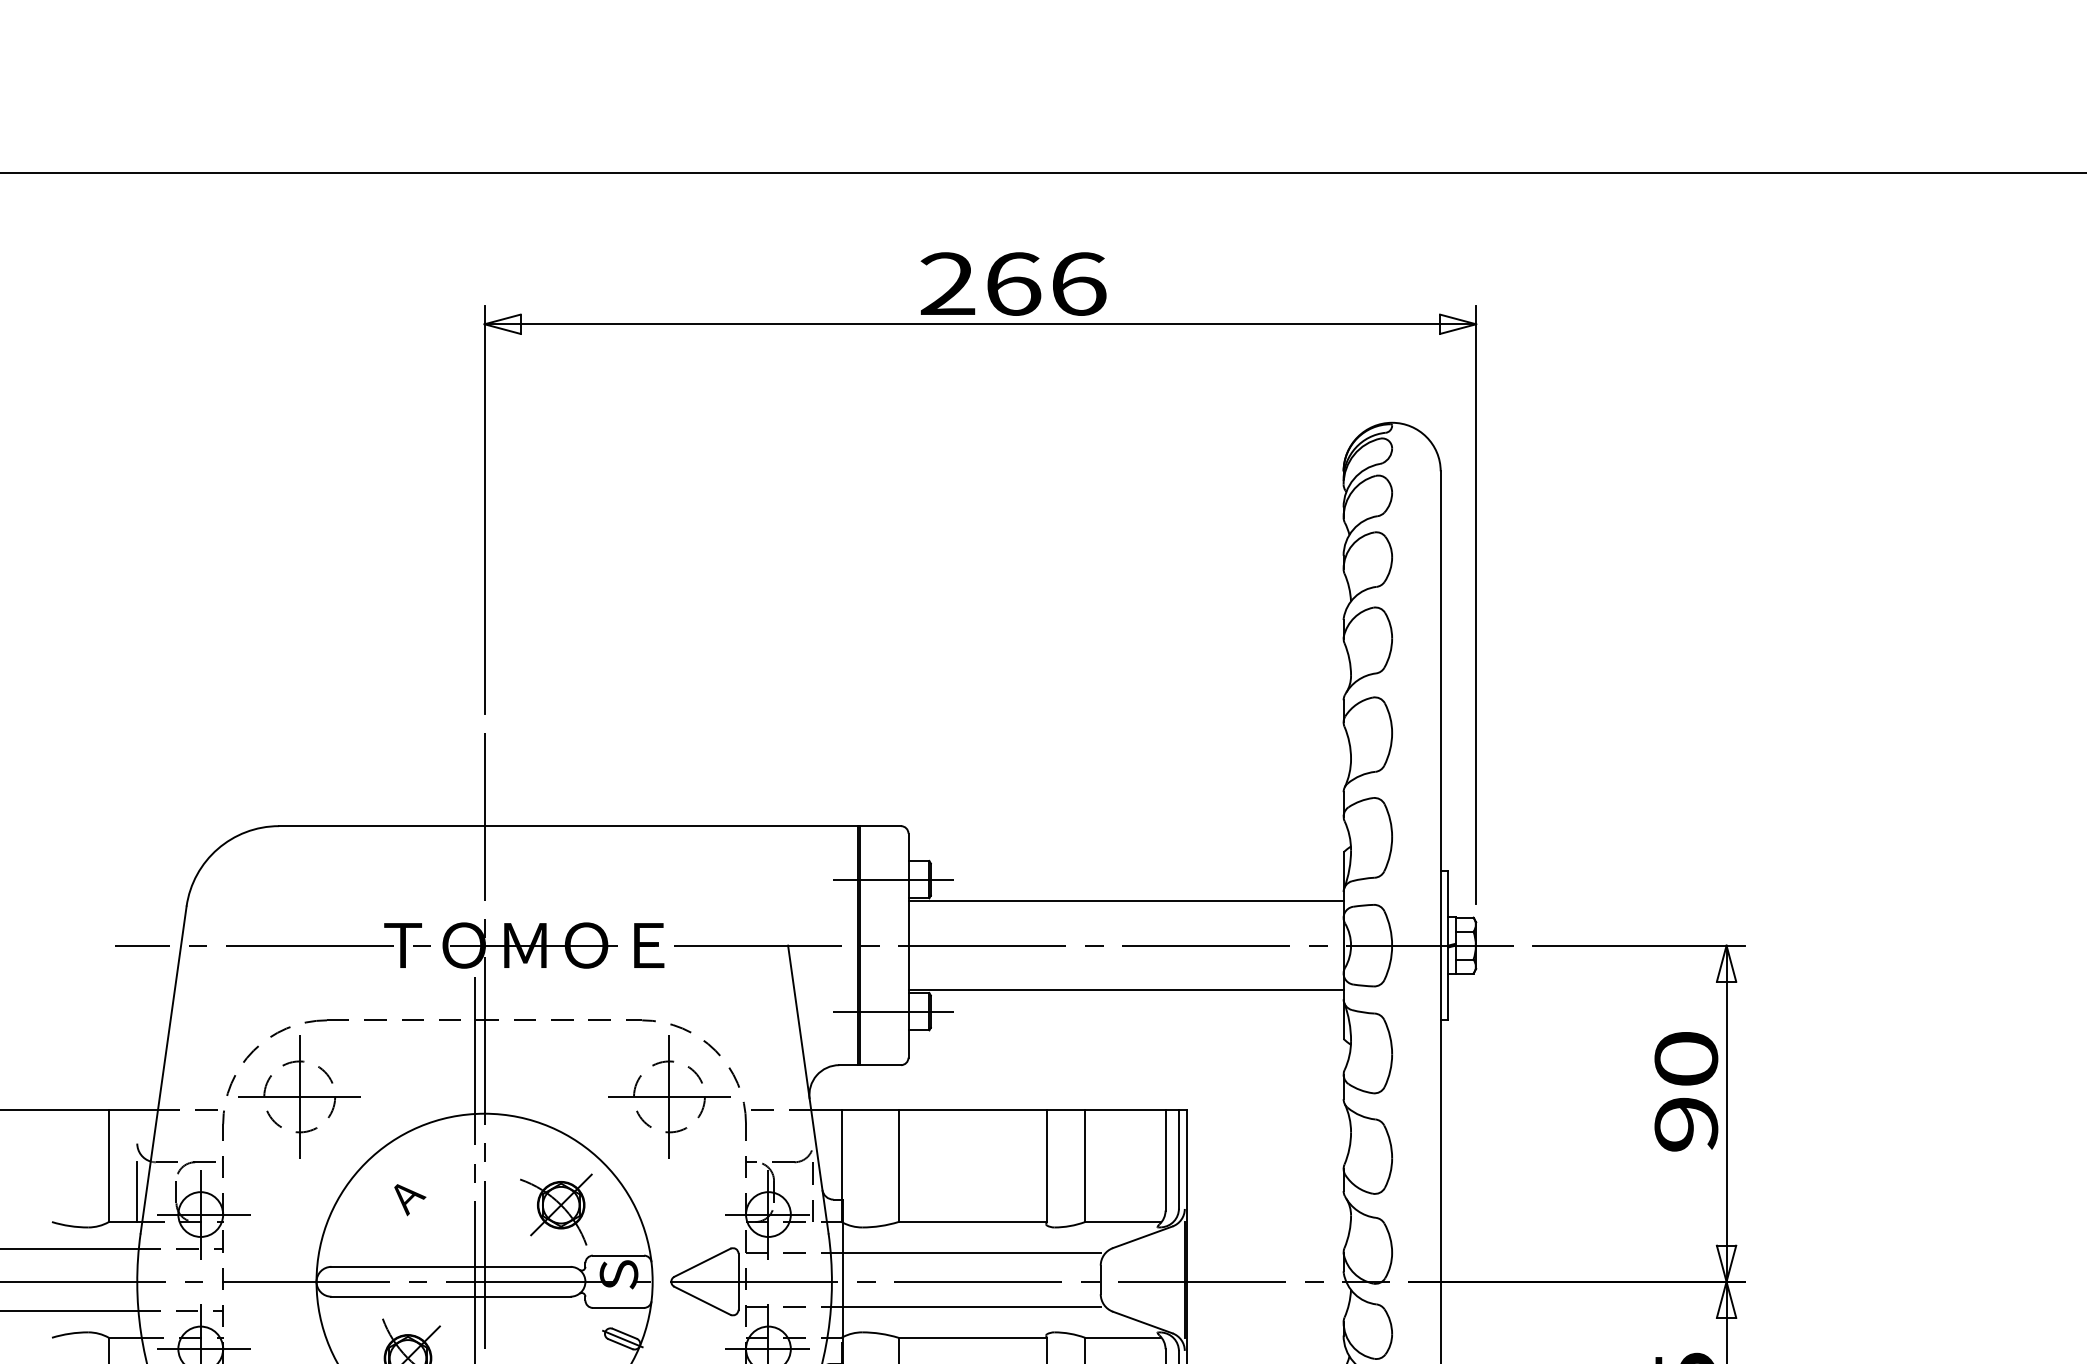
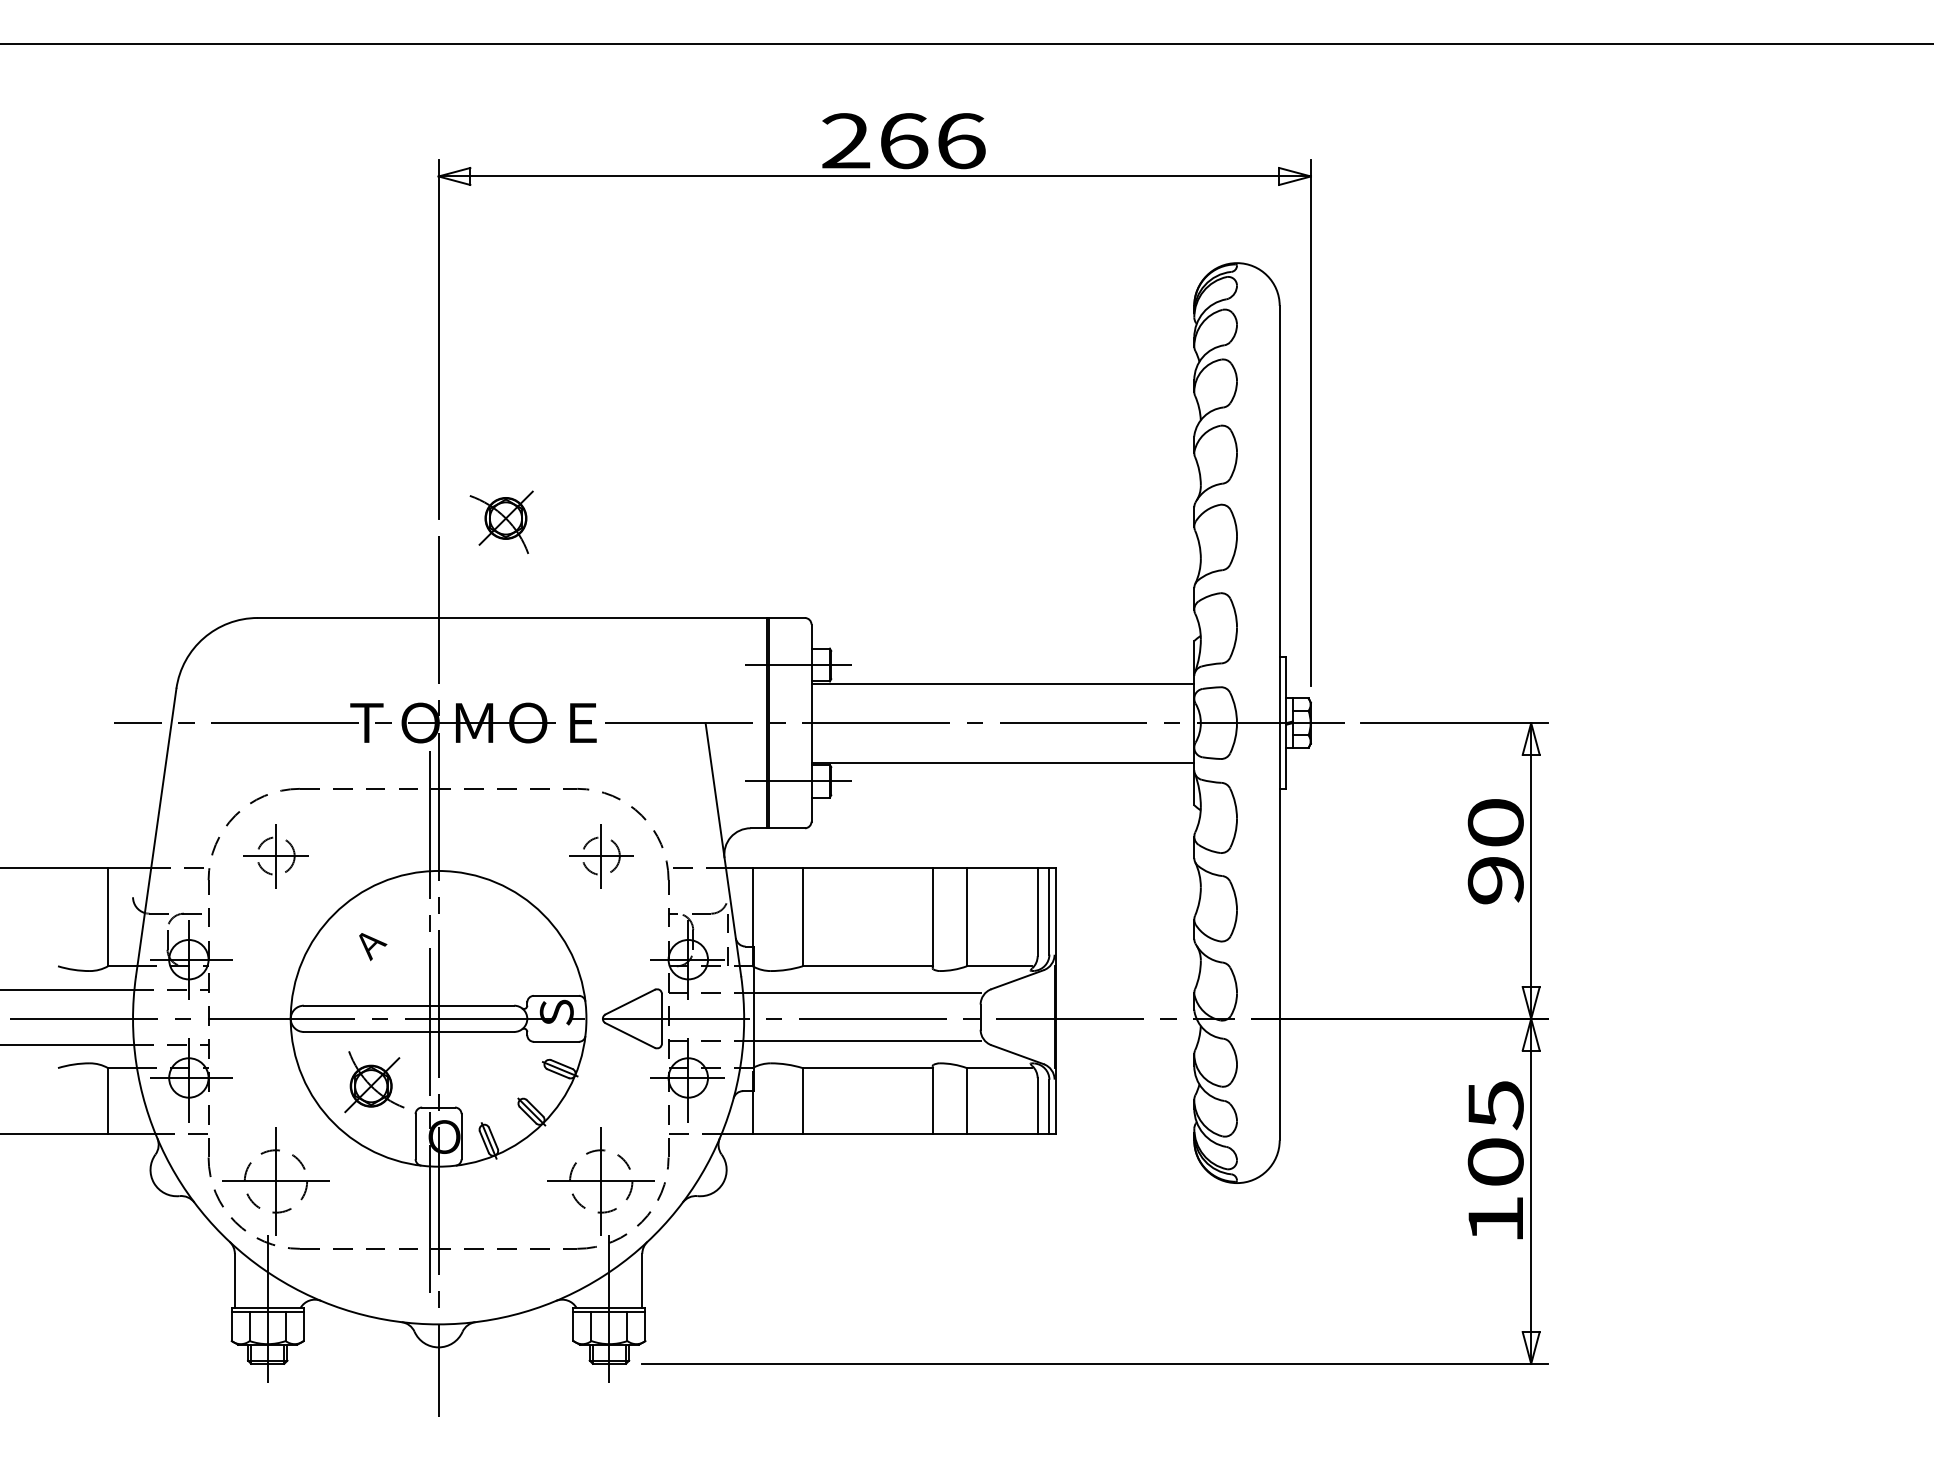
part: (299, 1096) -> (275, 855), size x0.6
part: (668, 1096) -> (600, 855), size x0.6
line: (137, 1191) -> (133, 939), removed
part: (556, 1208) -> (501, 521), moved

